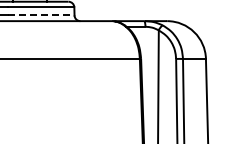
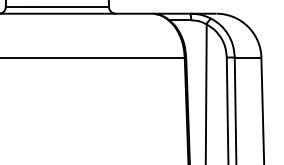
line: (41, 15) -> (70, 7), dashed -> solid

